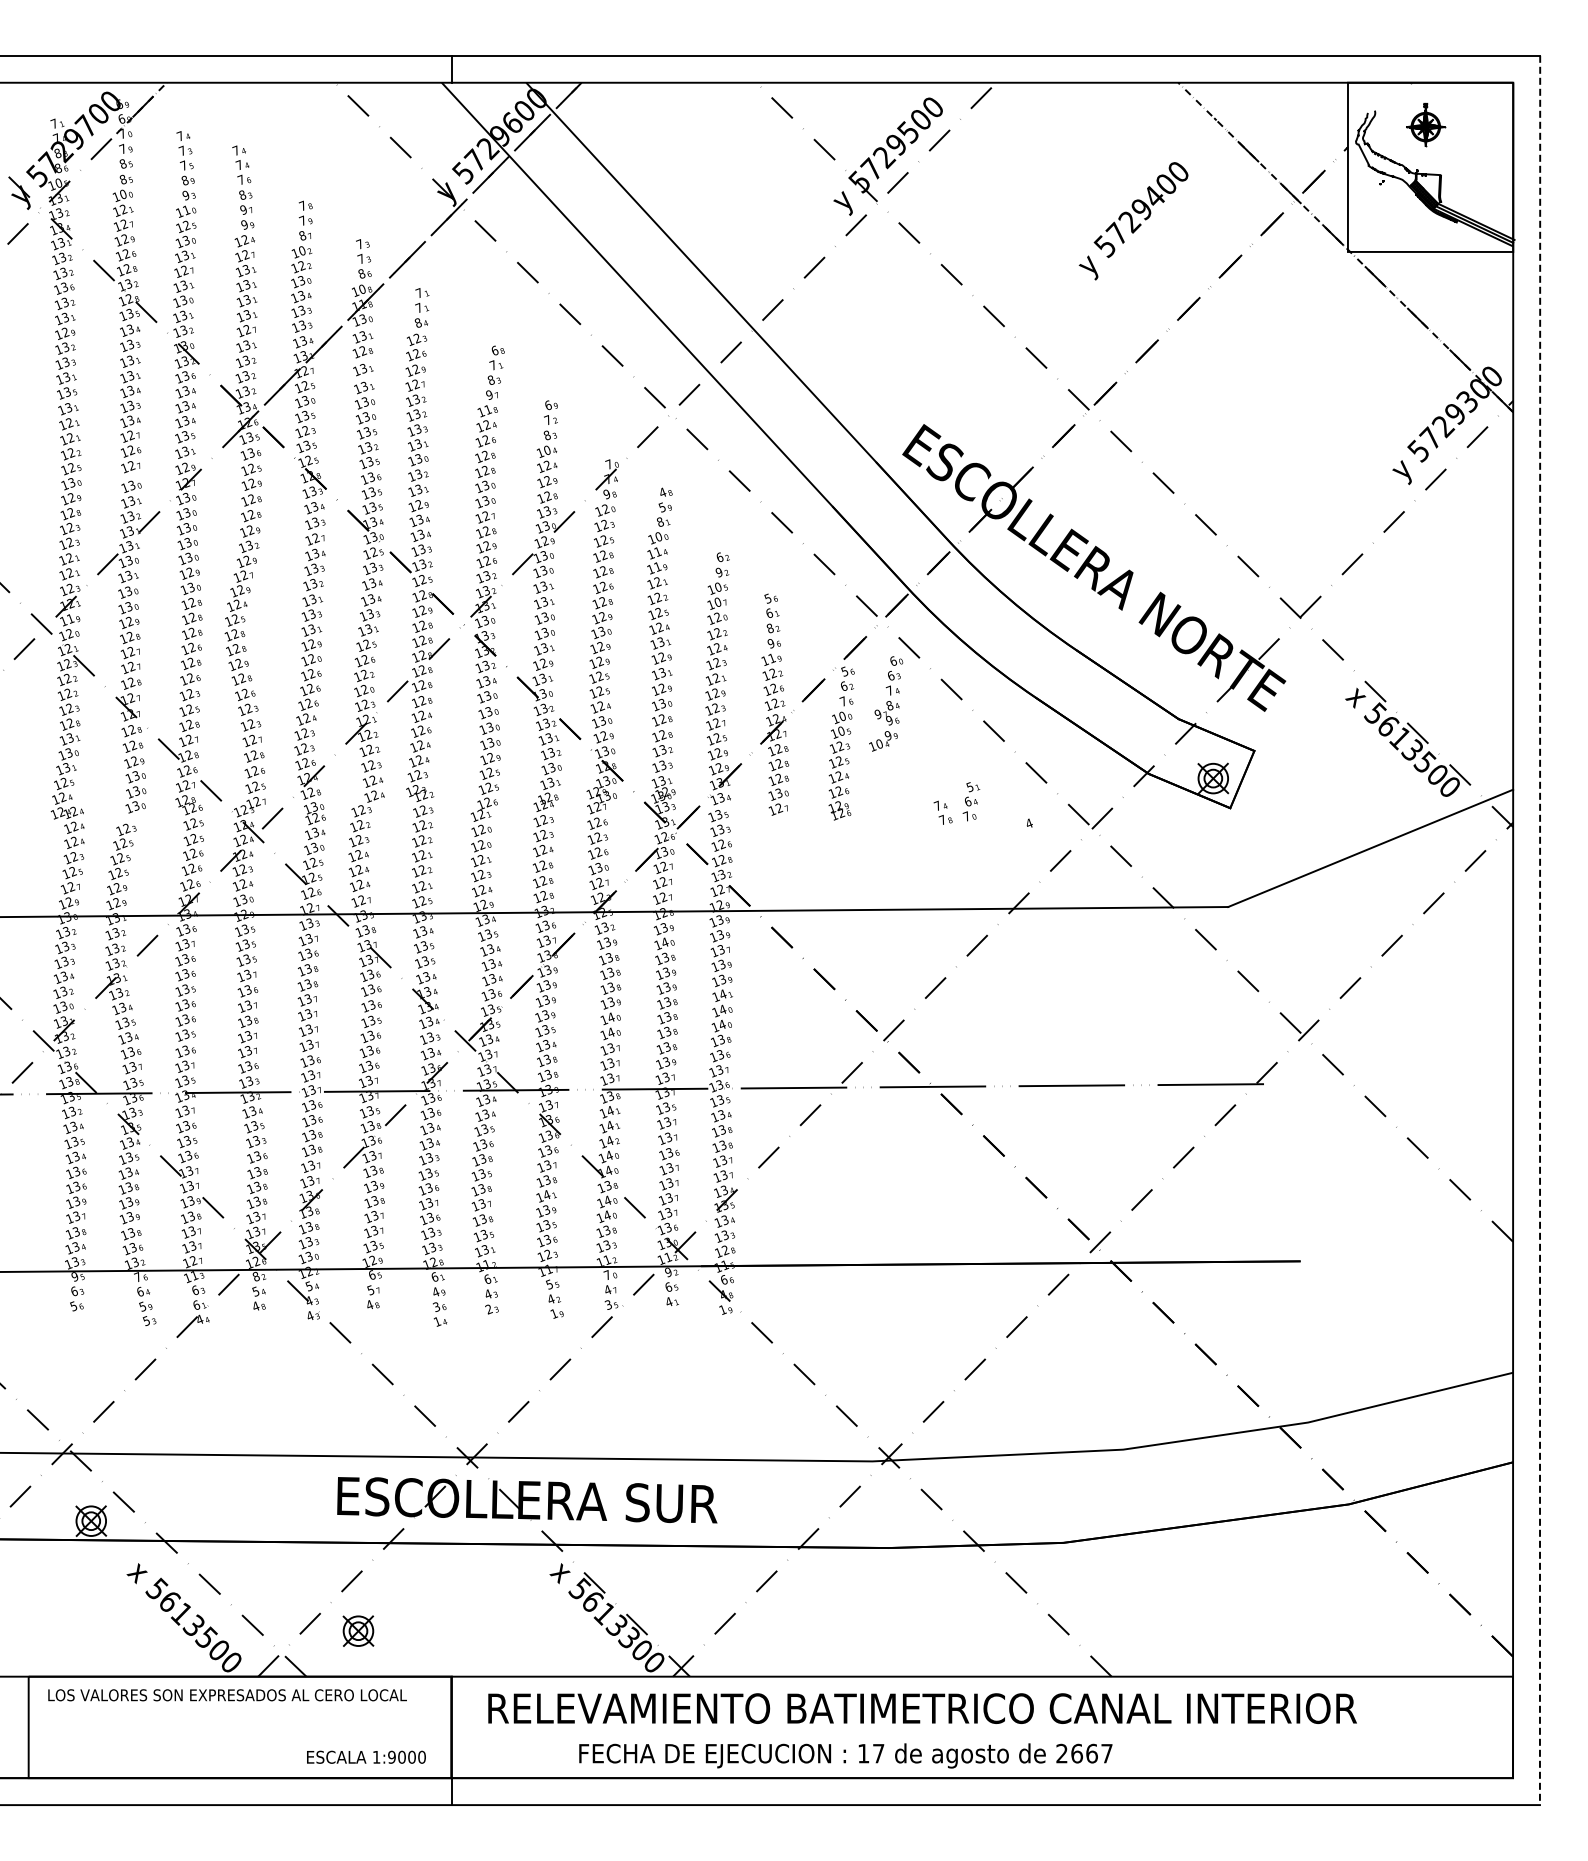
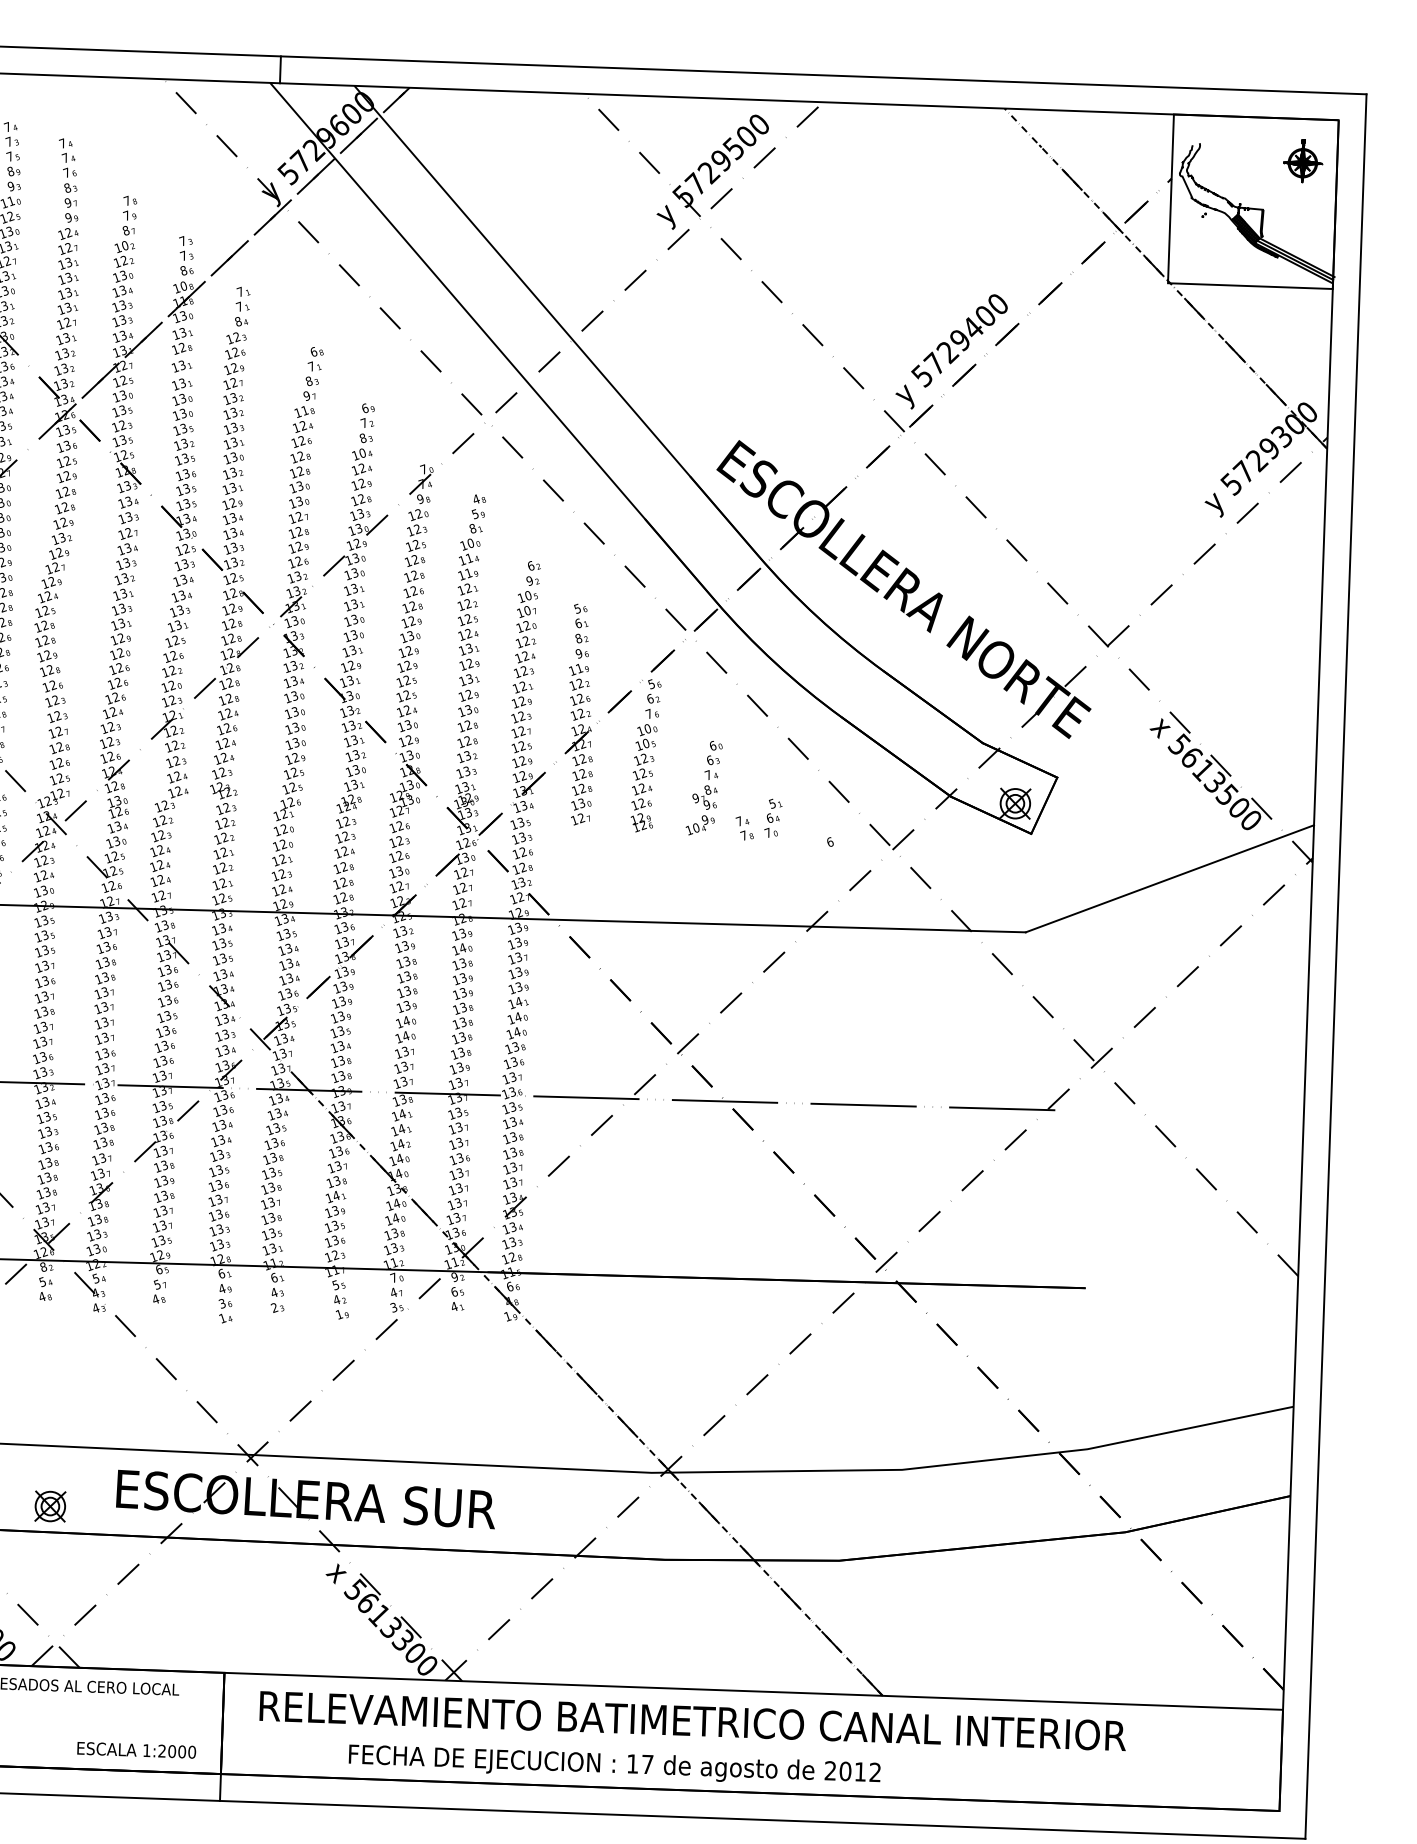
part: (1426, 124) -> (1303, 160), moved
text: (1133, 221) -> (951, 352), moved
text: (886, 703) -> (704, 787), moved
text: (1029, 823) -> (830, 842), 4 -> 6
line: (1540, 930) -> (1336, 966), dashed -> solid
line: (805, 1375) -> (587, 1384), added
part: (358, 1630) -> (50, 1505), moved
text: (1091, 1753) -> (859, 1771), 2667 -> 2012
text: (391, 1756) -> (161, 1750), 1:9000 -> 1:2000

